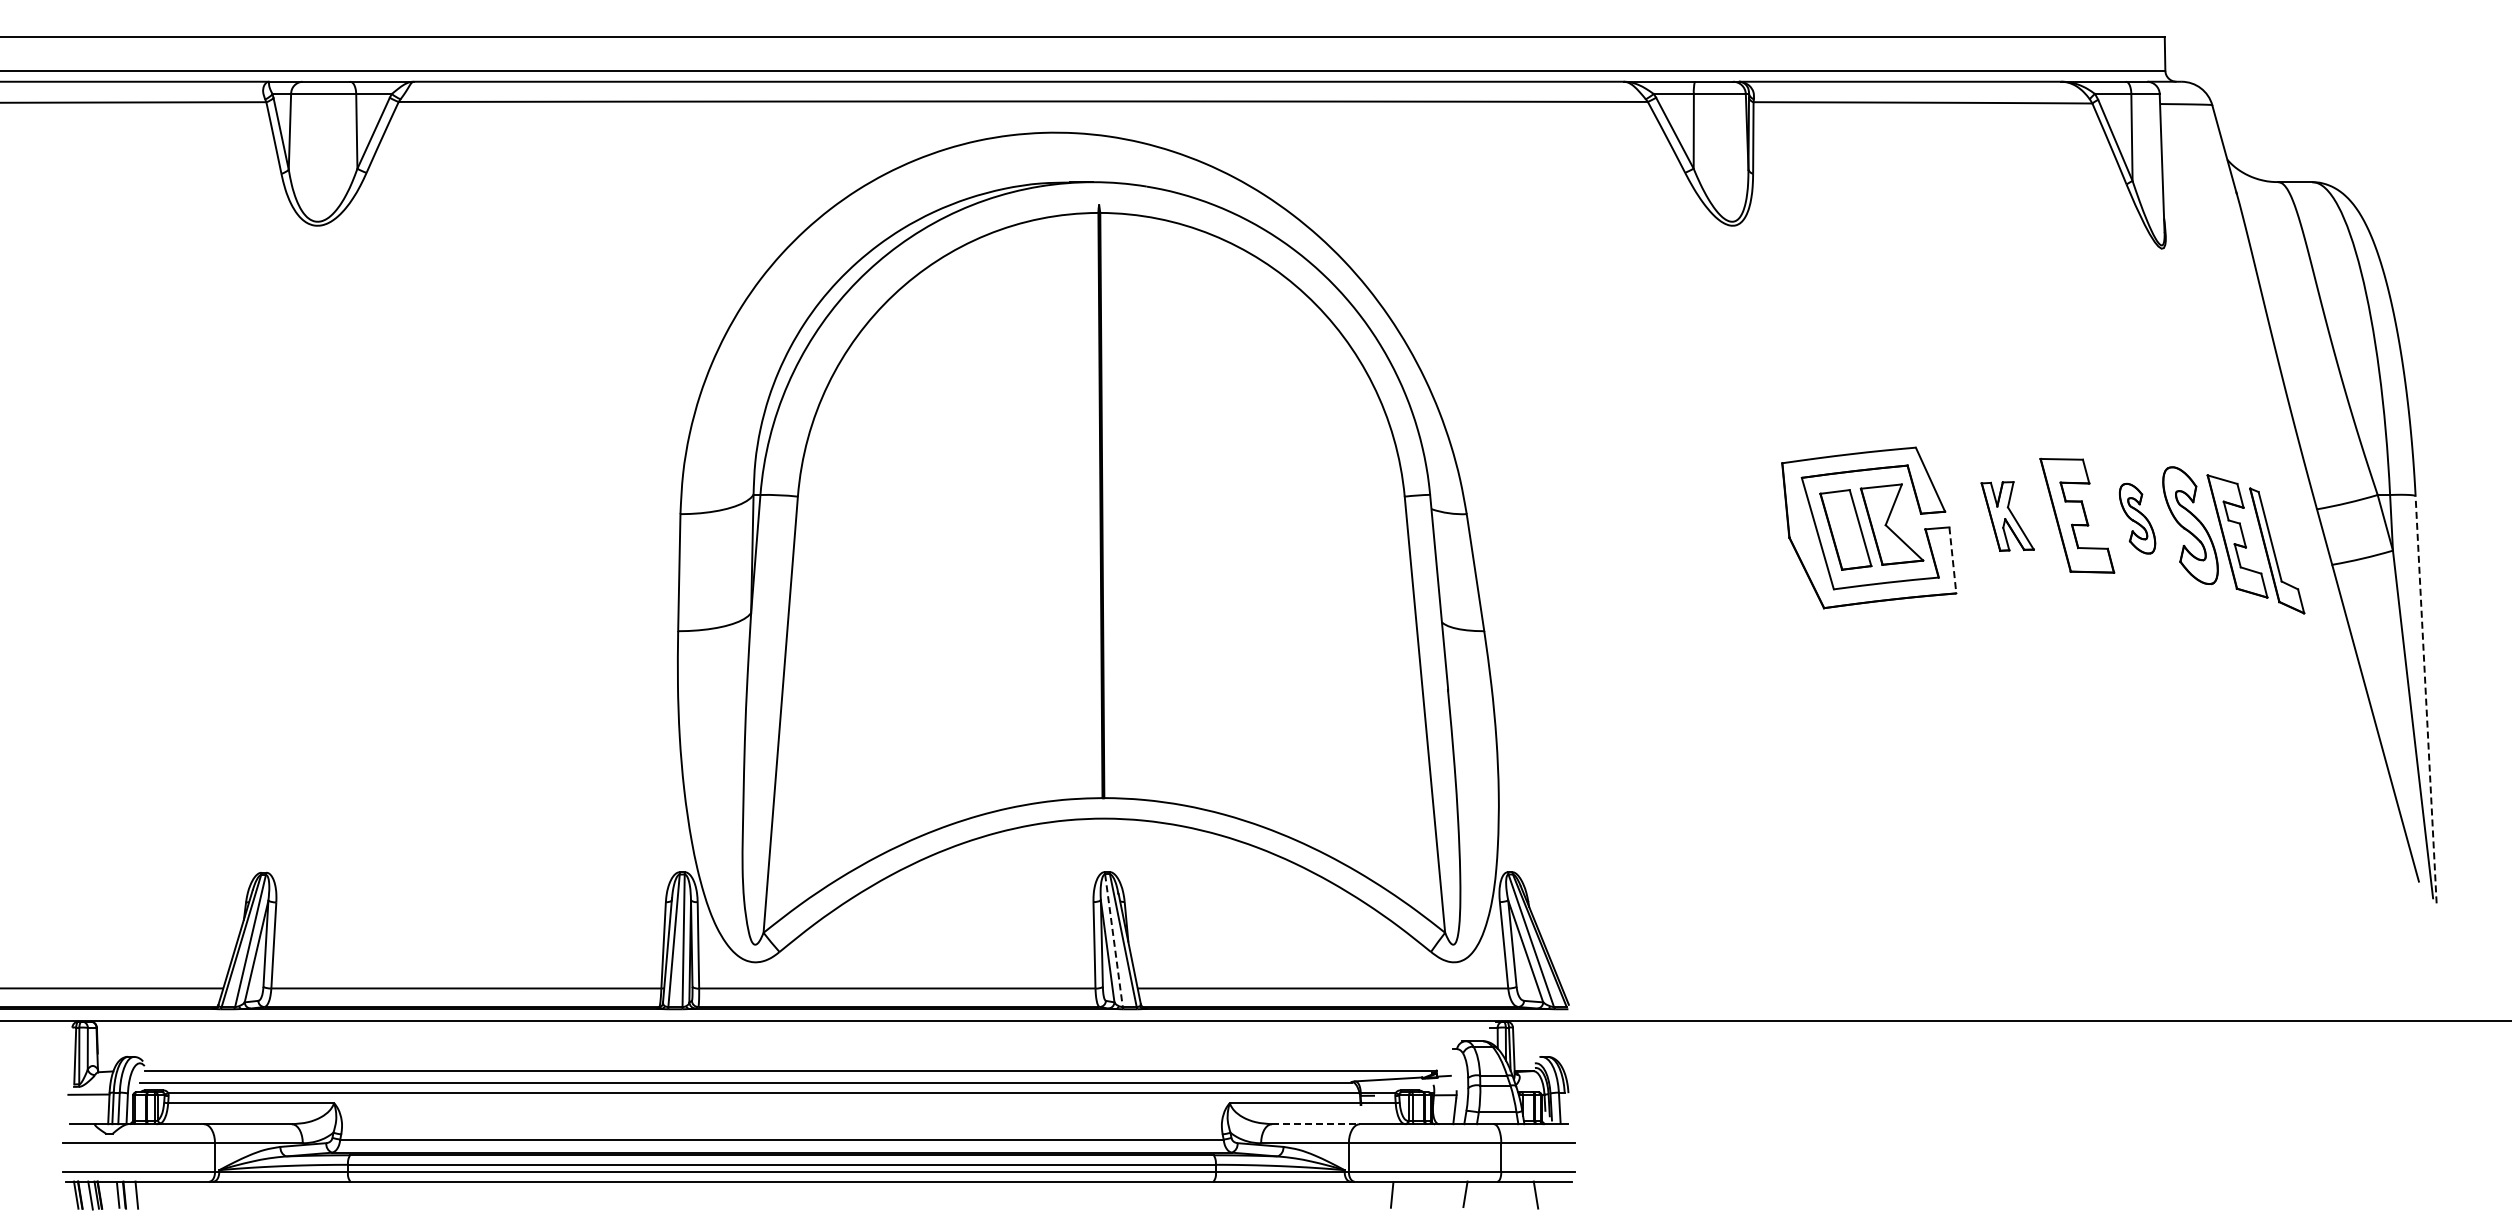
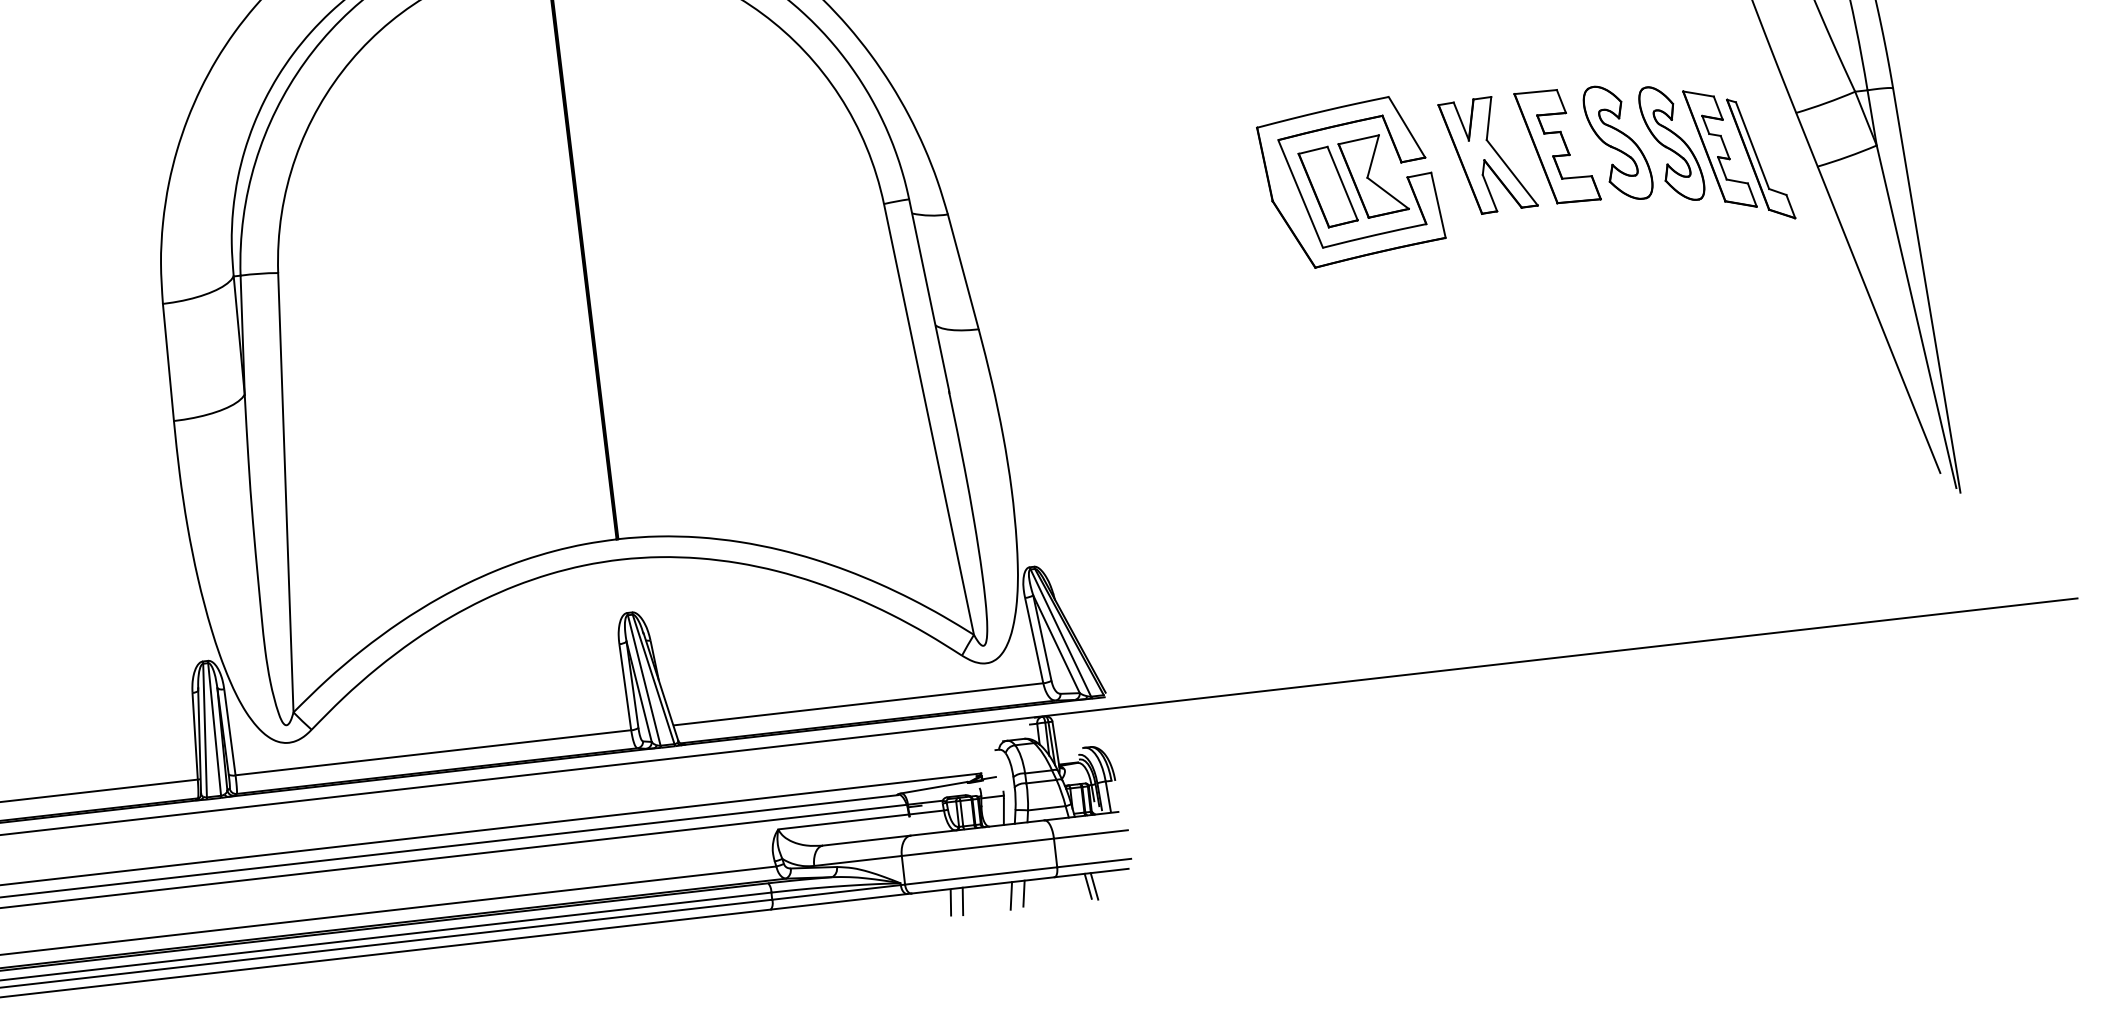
part: (2007, 516) -> (1488, 155), size x1.67
part: (2137, 518) -> (1618, 142), size x1.67
line: (1952, 560) -> (1438, 205), dashed -> solid
line: (2426, 699) -> (1927, 290), dashed -> solid
line: (1113, 940) -> (643, 680), dashed -> solid
line: (1315, 1124) -> (866, 840), dashed -> solid
line: (1403, 1194) -> (962, 900), added
line: (1452, 1194) -> (1011, 895), added
line: (1529, 1194) -> (1087, 886), added

